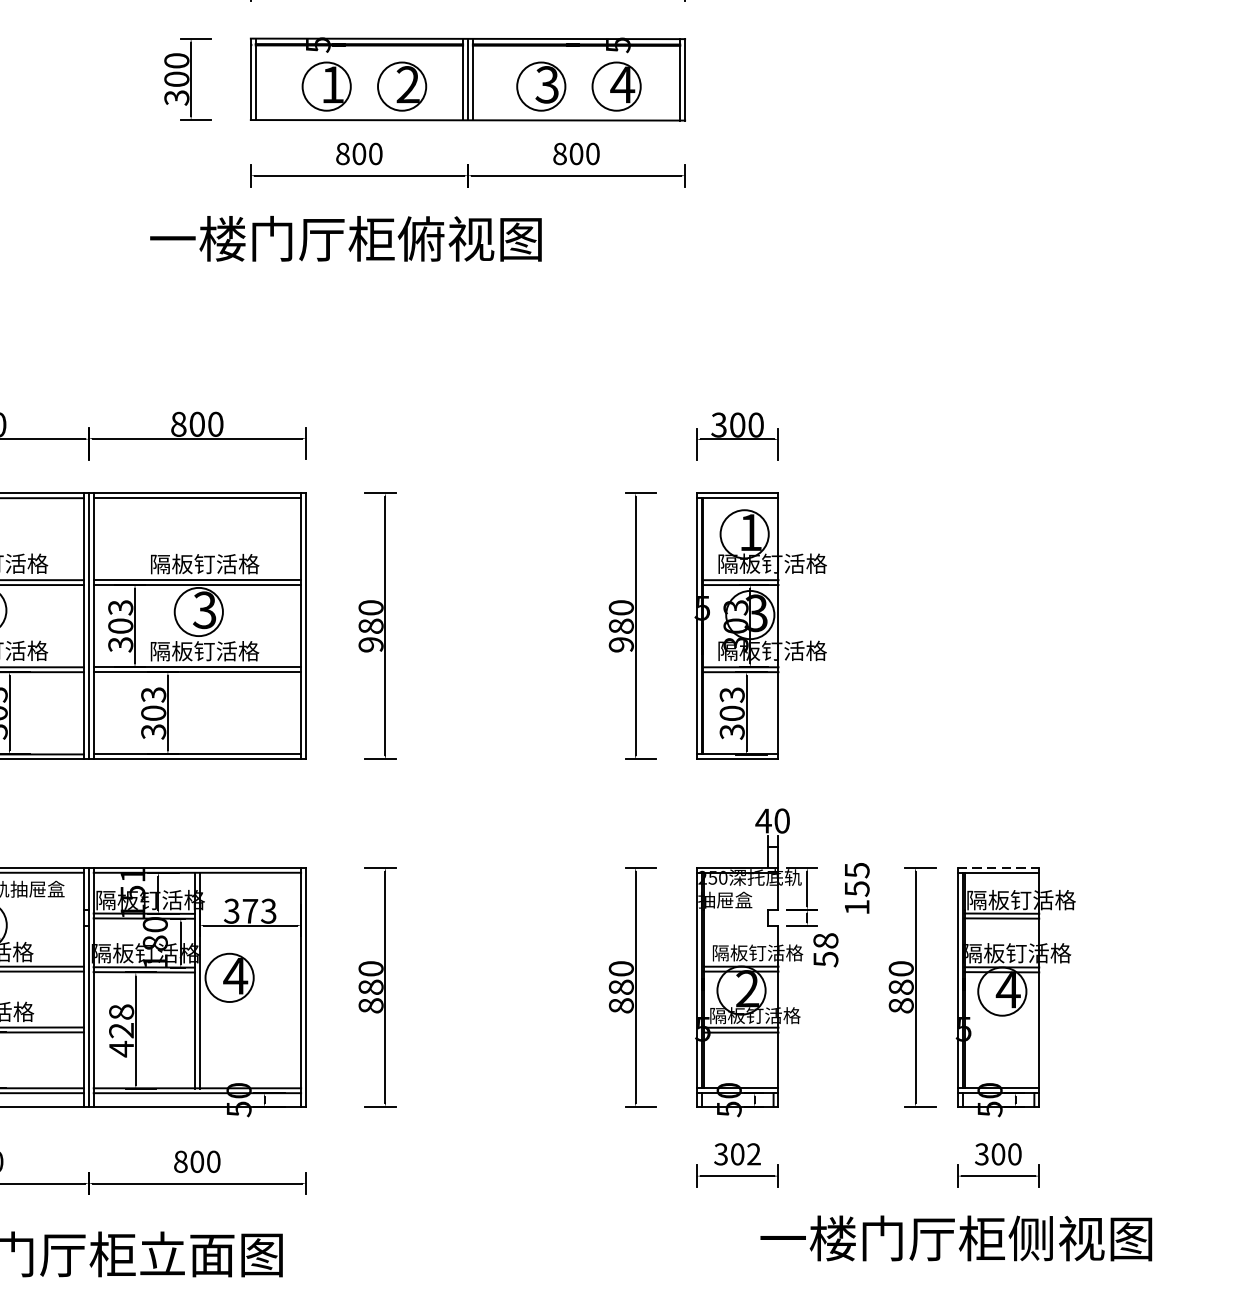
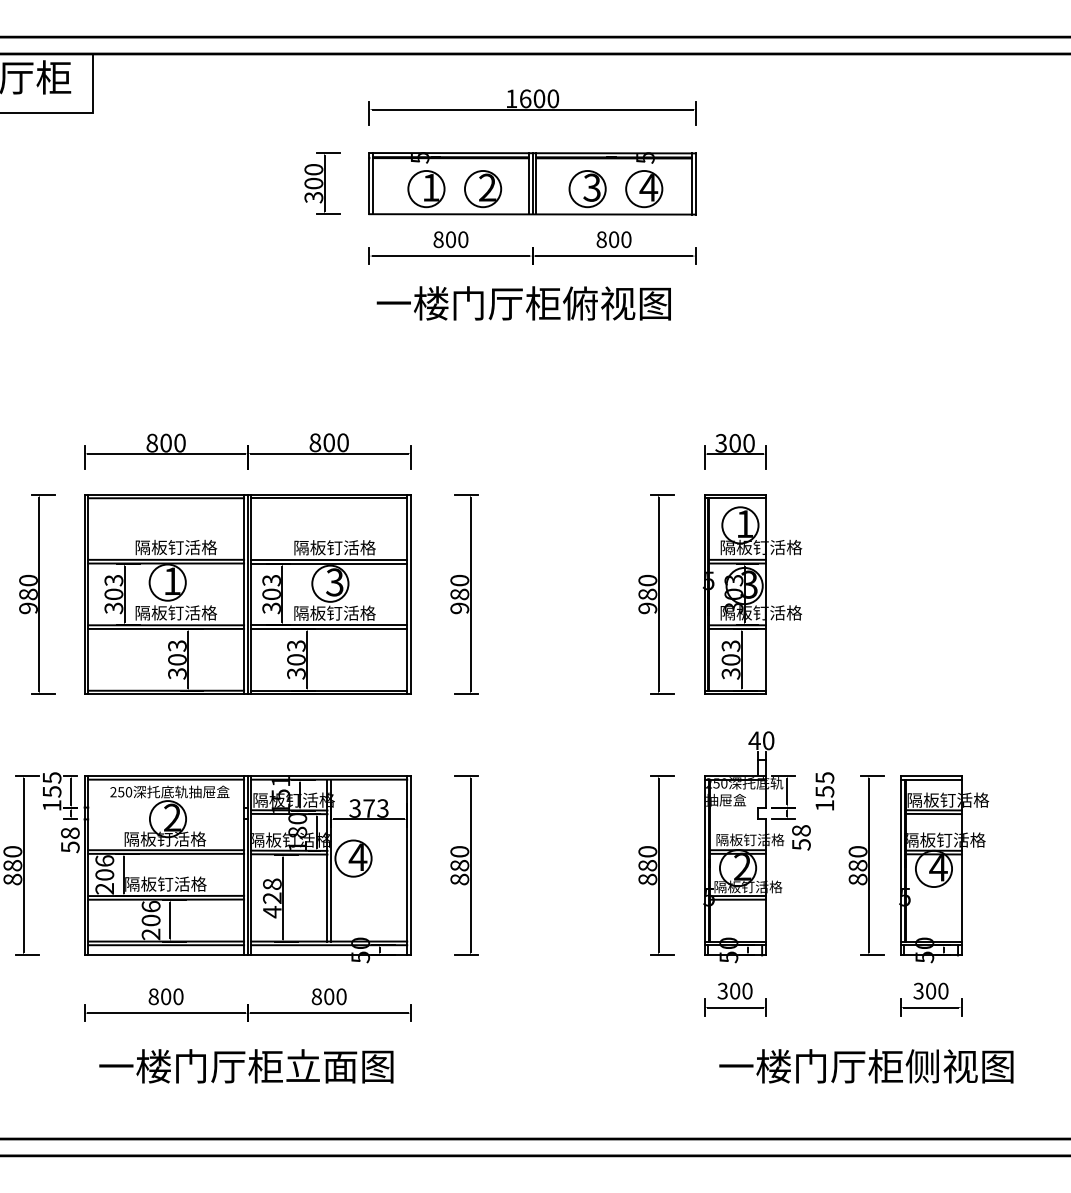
text: (345, 238) -> (523, 303), moved
line: (999, 867) -> (931, 775), dashed -> solid
text: (754, 1154) -> (747, 991), 302 -> 300
text: (956, 1238) -> (866, 1066), moved

